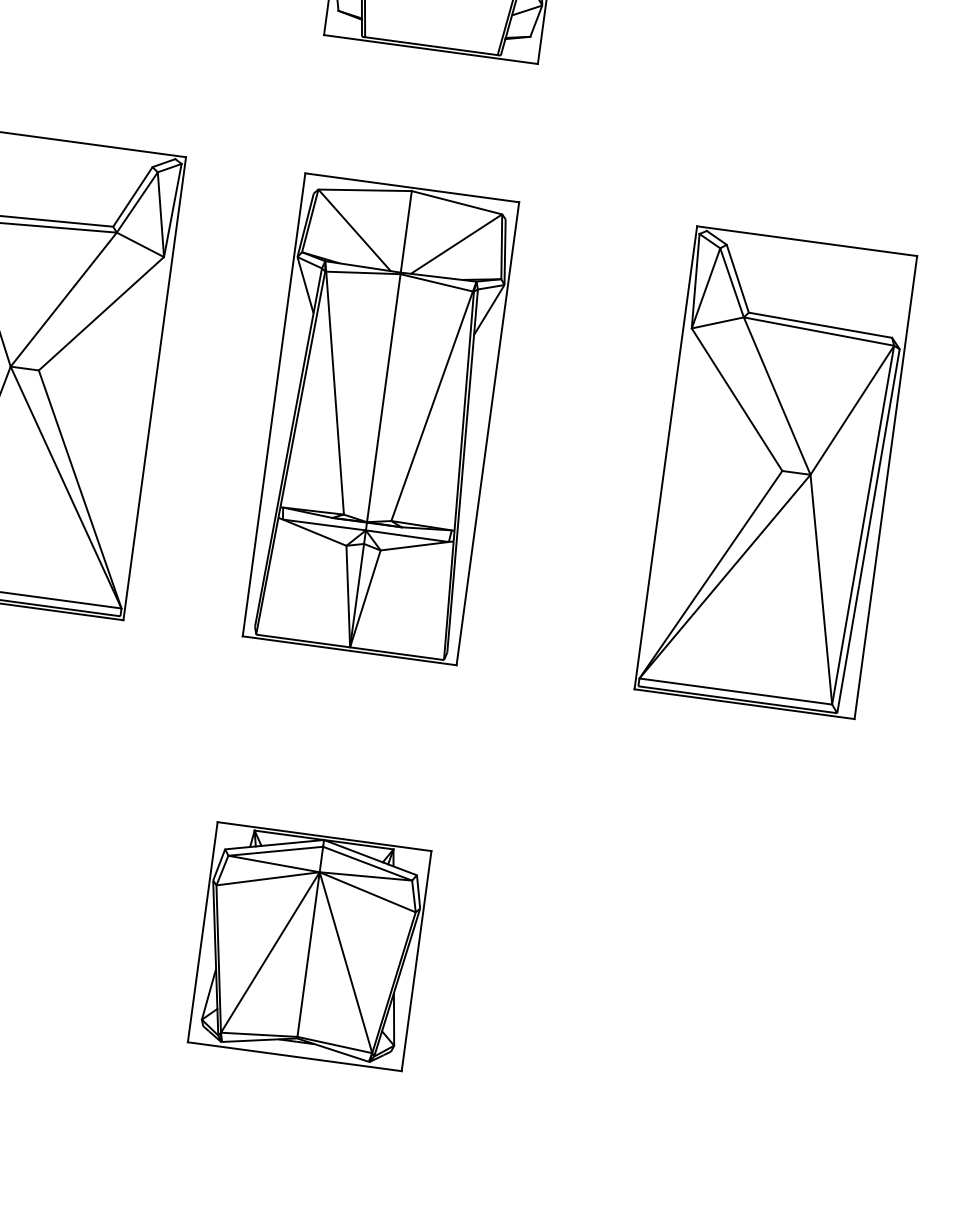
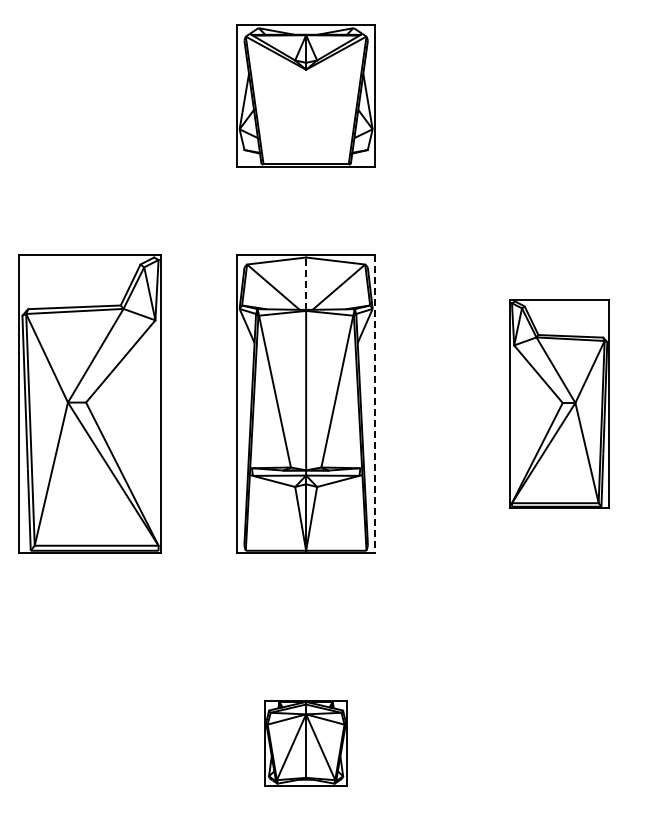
line: (406, 231) -> (306, 283), solid -> dashed
line: (487, 434) -> (374, 404), solid -> dashed
part: (775, 471) -> (559, 403), size x0.7
part: (308, 945) -> (305, 742), size x0.6

